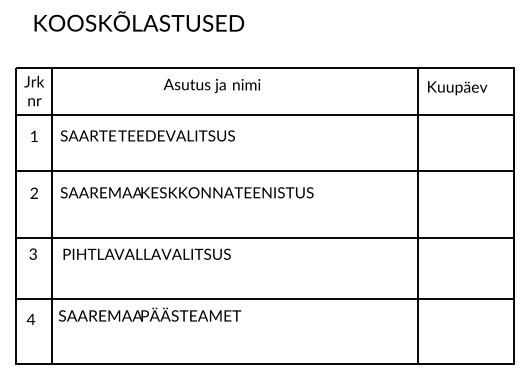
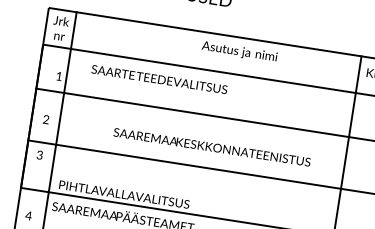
text: (211, 85) -> (239, 51), moved
text: (34, 135) -> (59, 75), moved
text: (147, 135) -> (159, 79), moved
text: (33, 192) -> (45, 118), moved
text: (186, 192) -> (211, 147), moved
text: (146, 253) -> (124, 193), moved
text: (30, 318) -> (28, 214), moved

